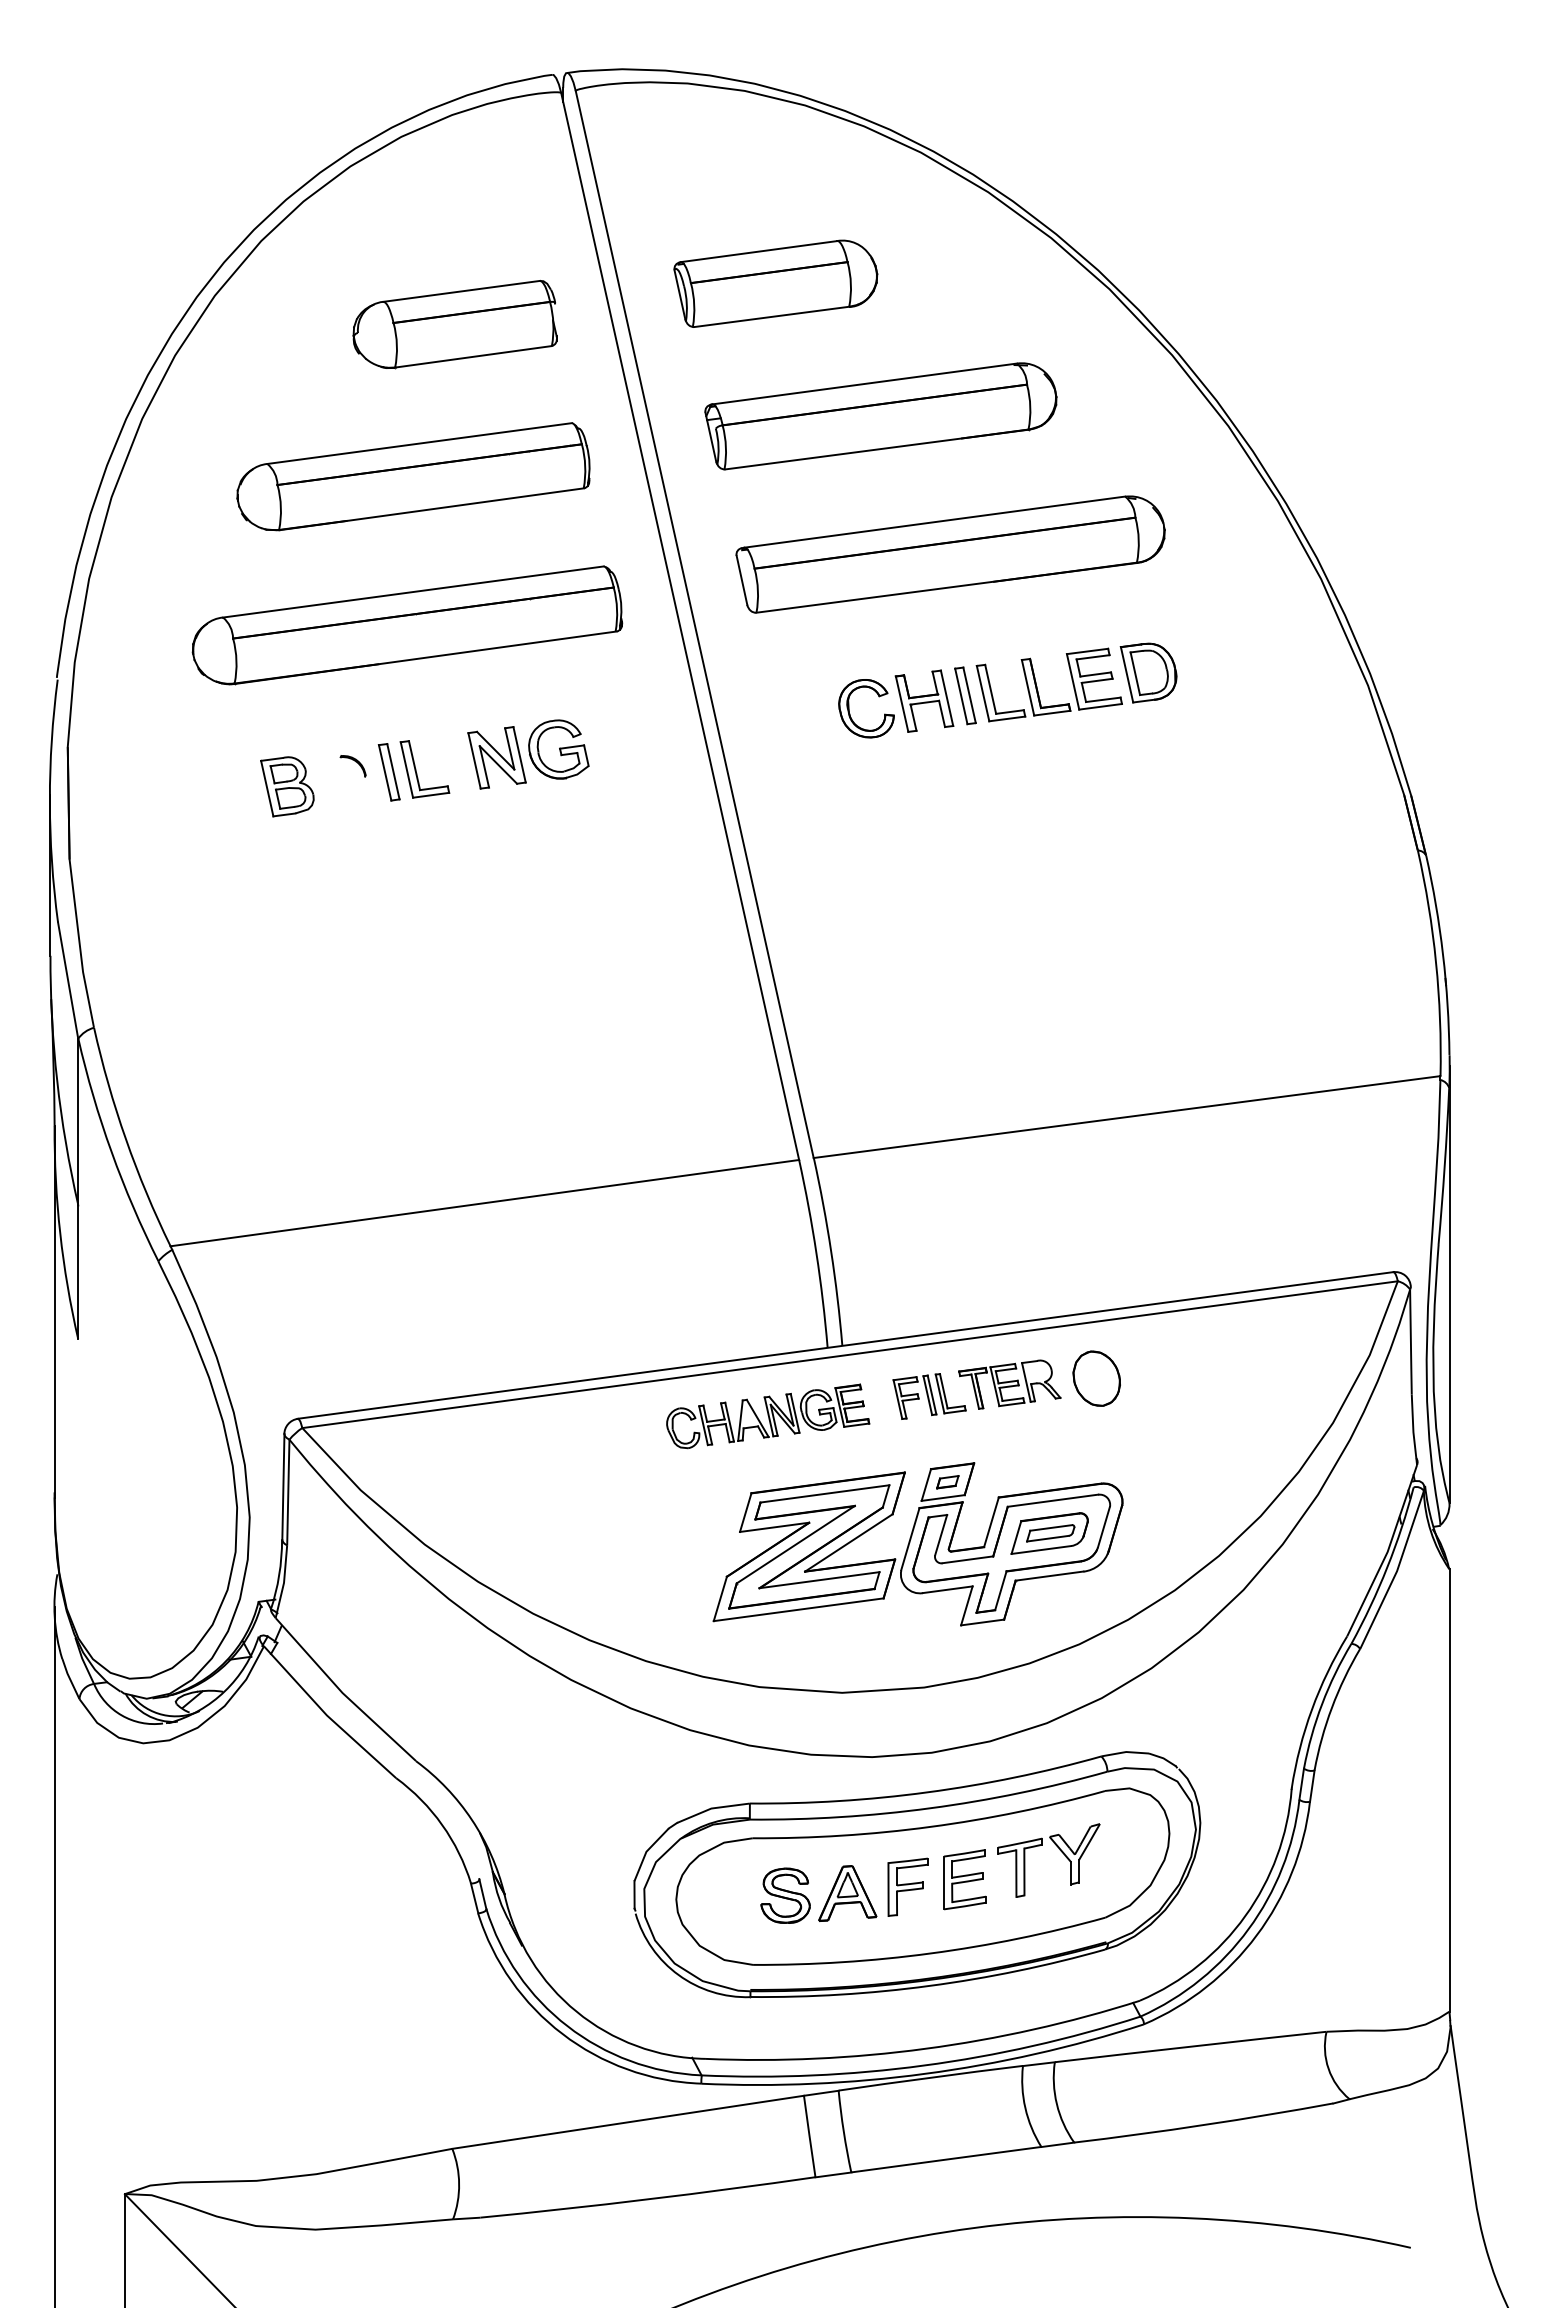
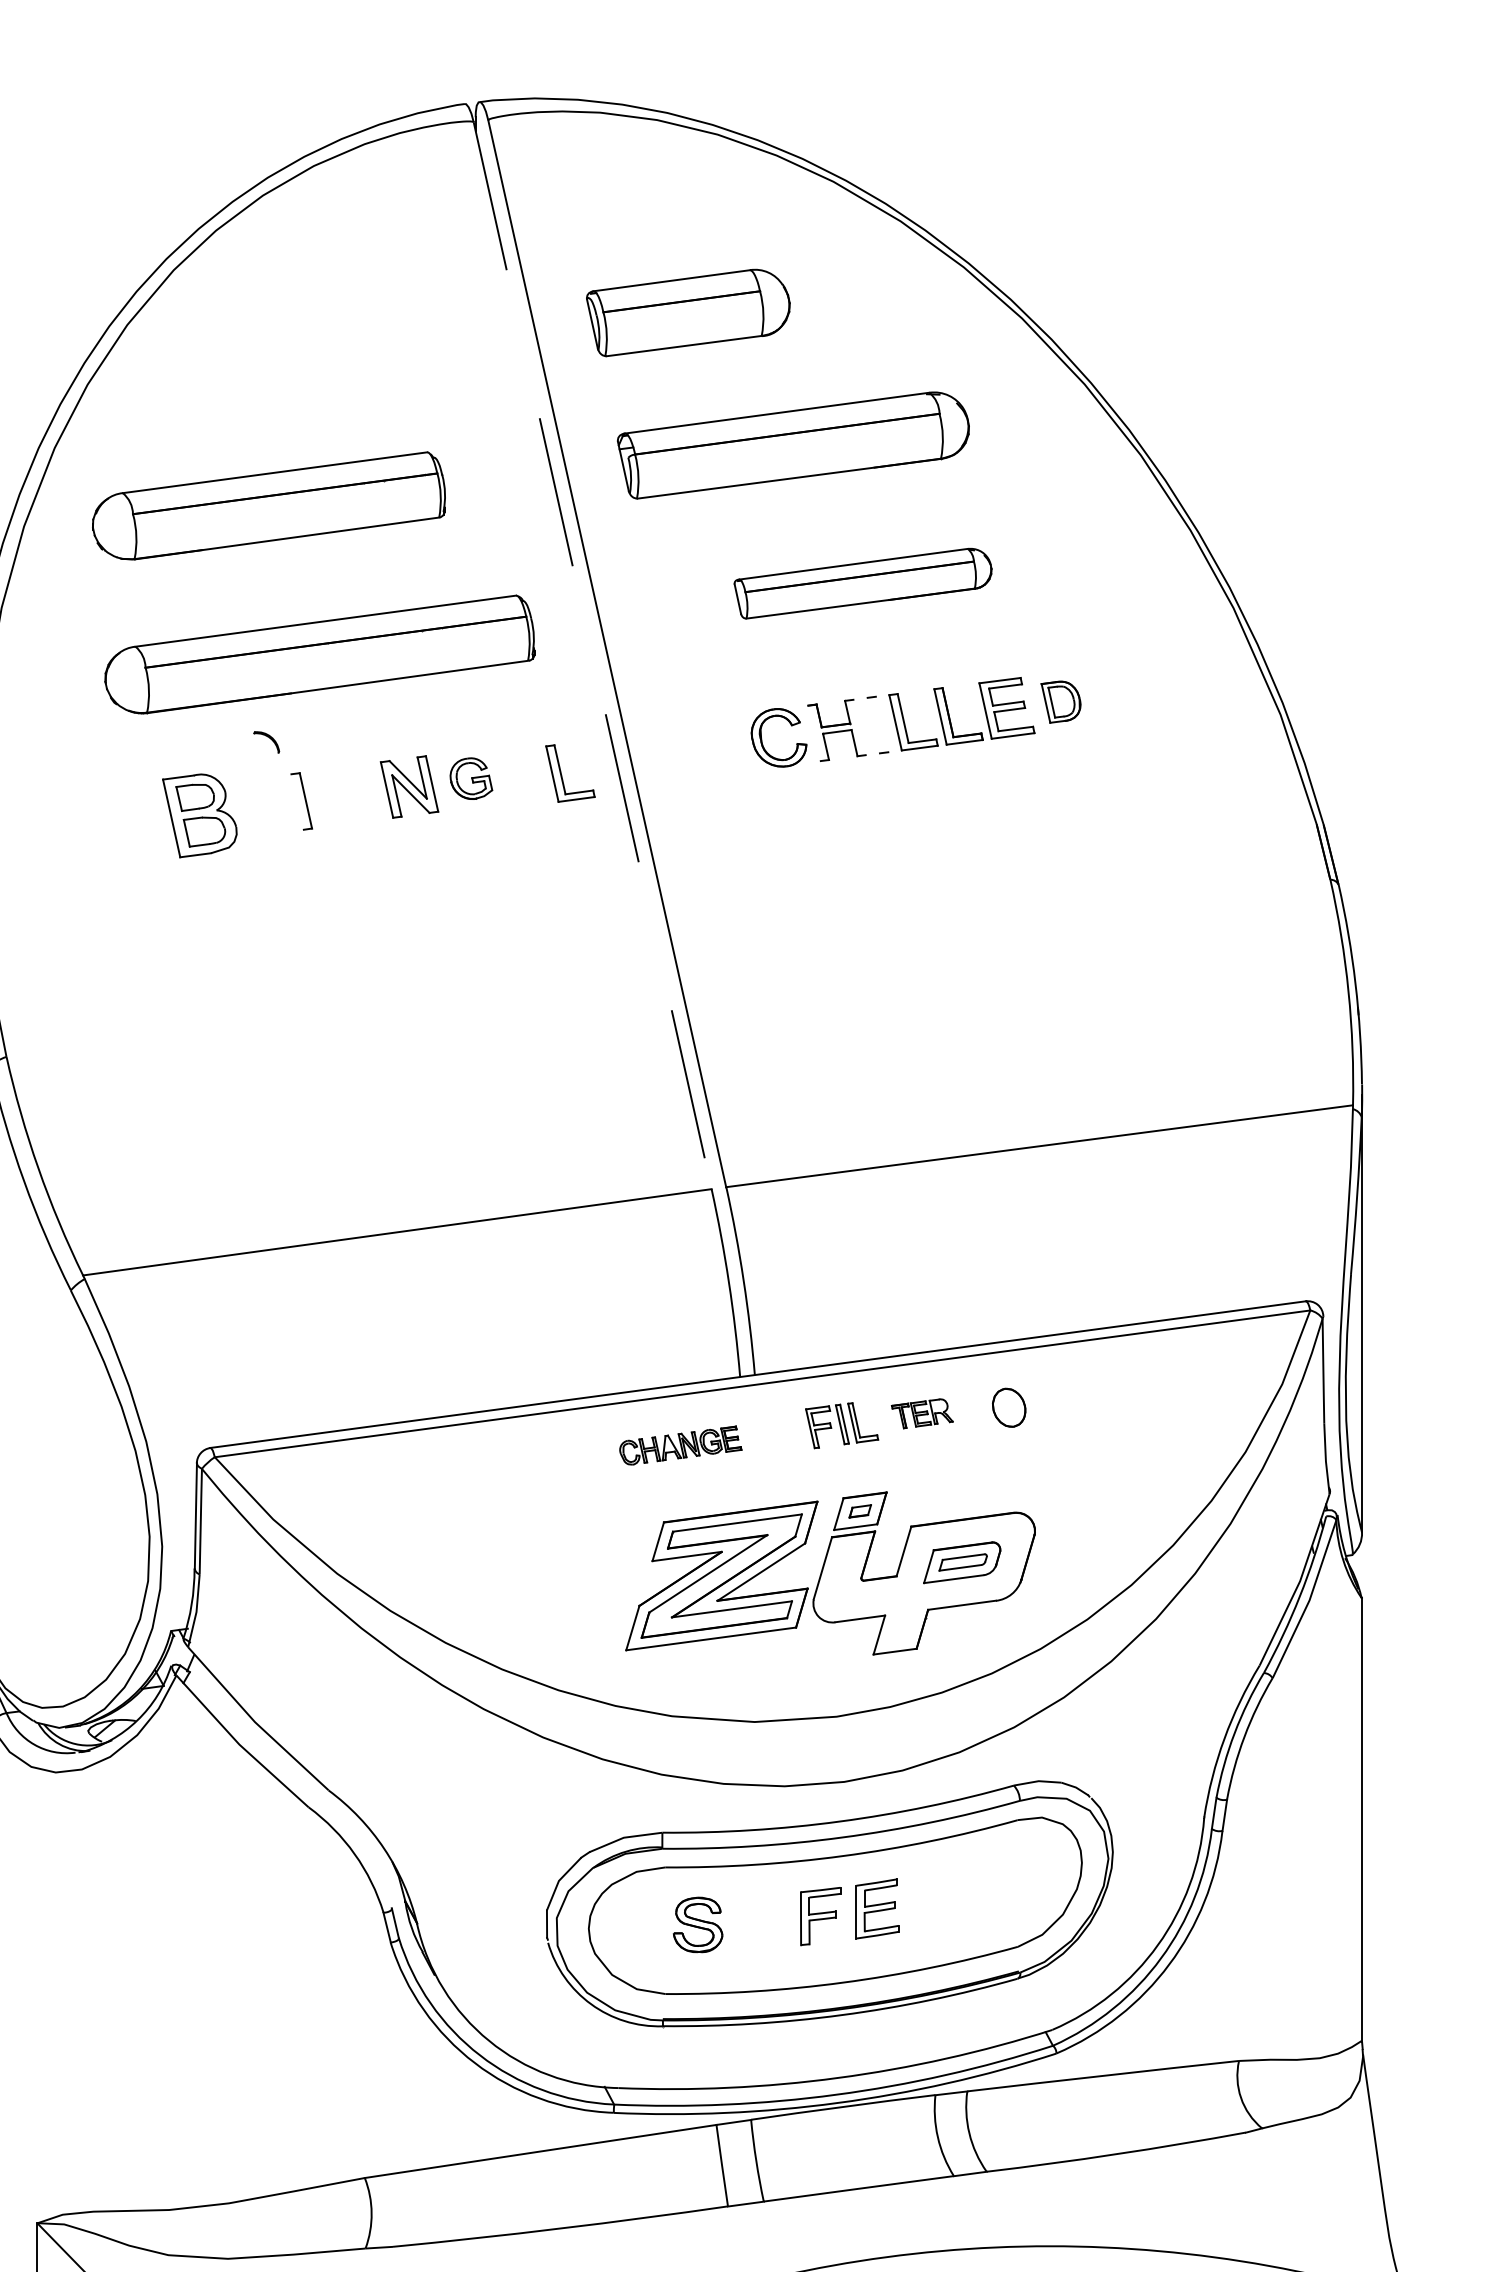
part: (454, 324) -> (367, 353), removed
part: (413, 476) -> (269, 505), moved
part: (950, 554) -> (863, 583), size x0.6
line: (680, 626) -> (593, 655), solid -> dashed
part: (1148, 672) -> (1061, 701), size x0.7
line: (969, 695) -> (882, 724), removed
line: (961, 696) -> (874, 725), removed
line: (946, 697) -> (859, 726), removed
line: (901, 703) -> (814, 732), removed
part: (558, 749) -> (471, 778), size x0.7
part: (352, 766) -> (266, 742), moved
part: (416, 769) -> (562, 773), moved
line: (384, 772) -> (297, 801), removed
part: (287, 786) -> (200, 815), size x1.4
part: (1096, 1378) -> (1009, 1407), size x0.7
part: (1009, 1384) -> (922, 1413), size x0.6
part: (768, 1416) -> (681, 1445), size x0.6
part: (1011, 1553) -> (924, 1582), removed
part: (1059, 1850) -> (972, 1879), removed
part: (847, 1893) -> (760, 1922), removed

